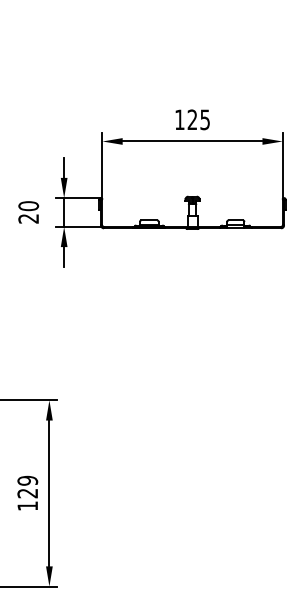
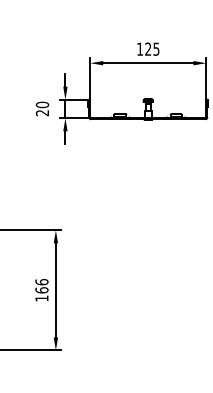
text: (27, 487) -> (41, 286), 129 -> 166

